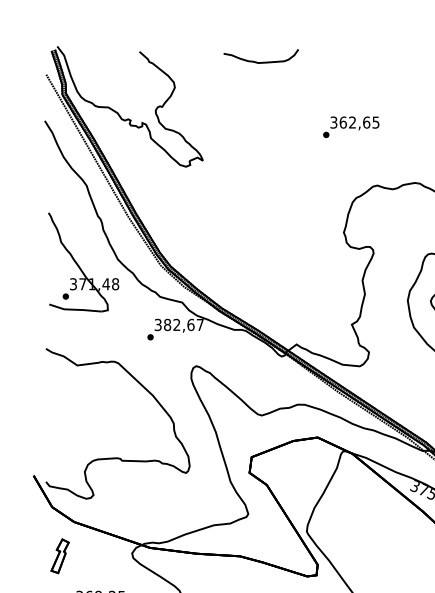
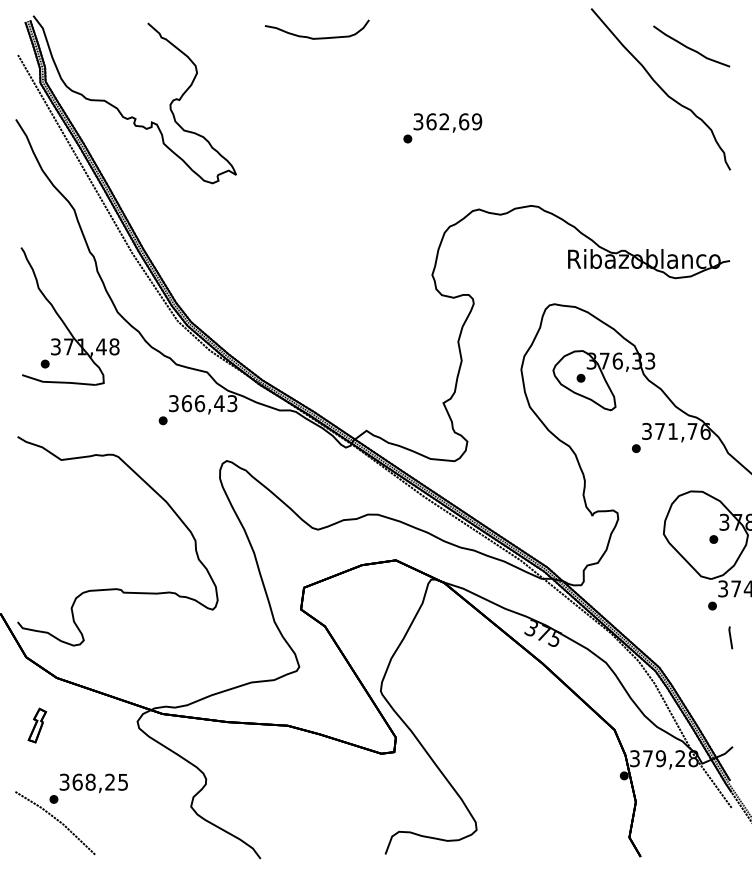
text: (376, 122) -> (477, 121), 362,65 -> 362,69
text: (183, 324) -> (209, 403), 382,67 -> 366,43
part: (60, 556) -> (37, 725), size x0.71

